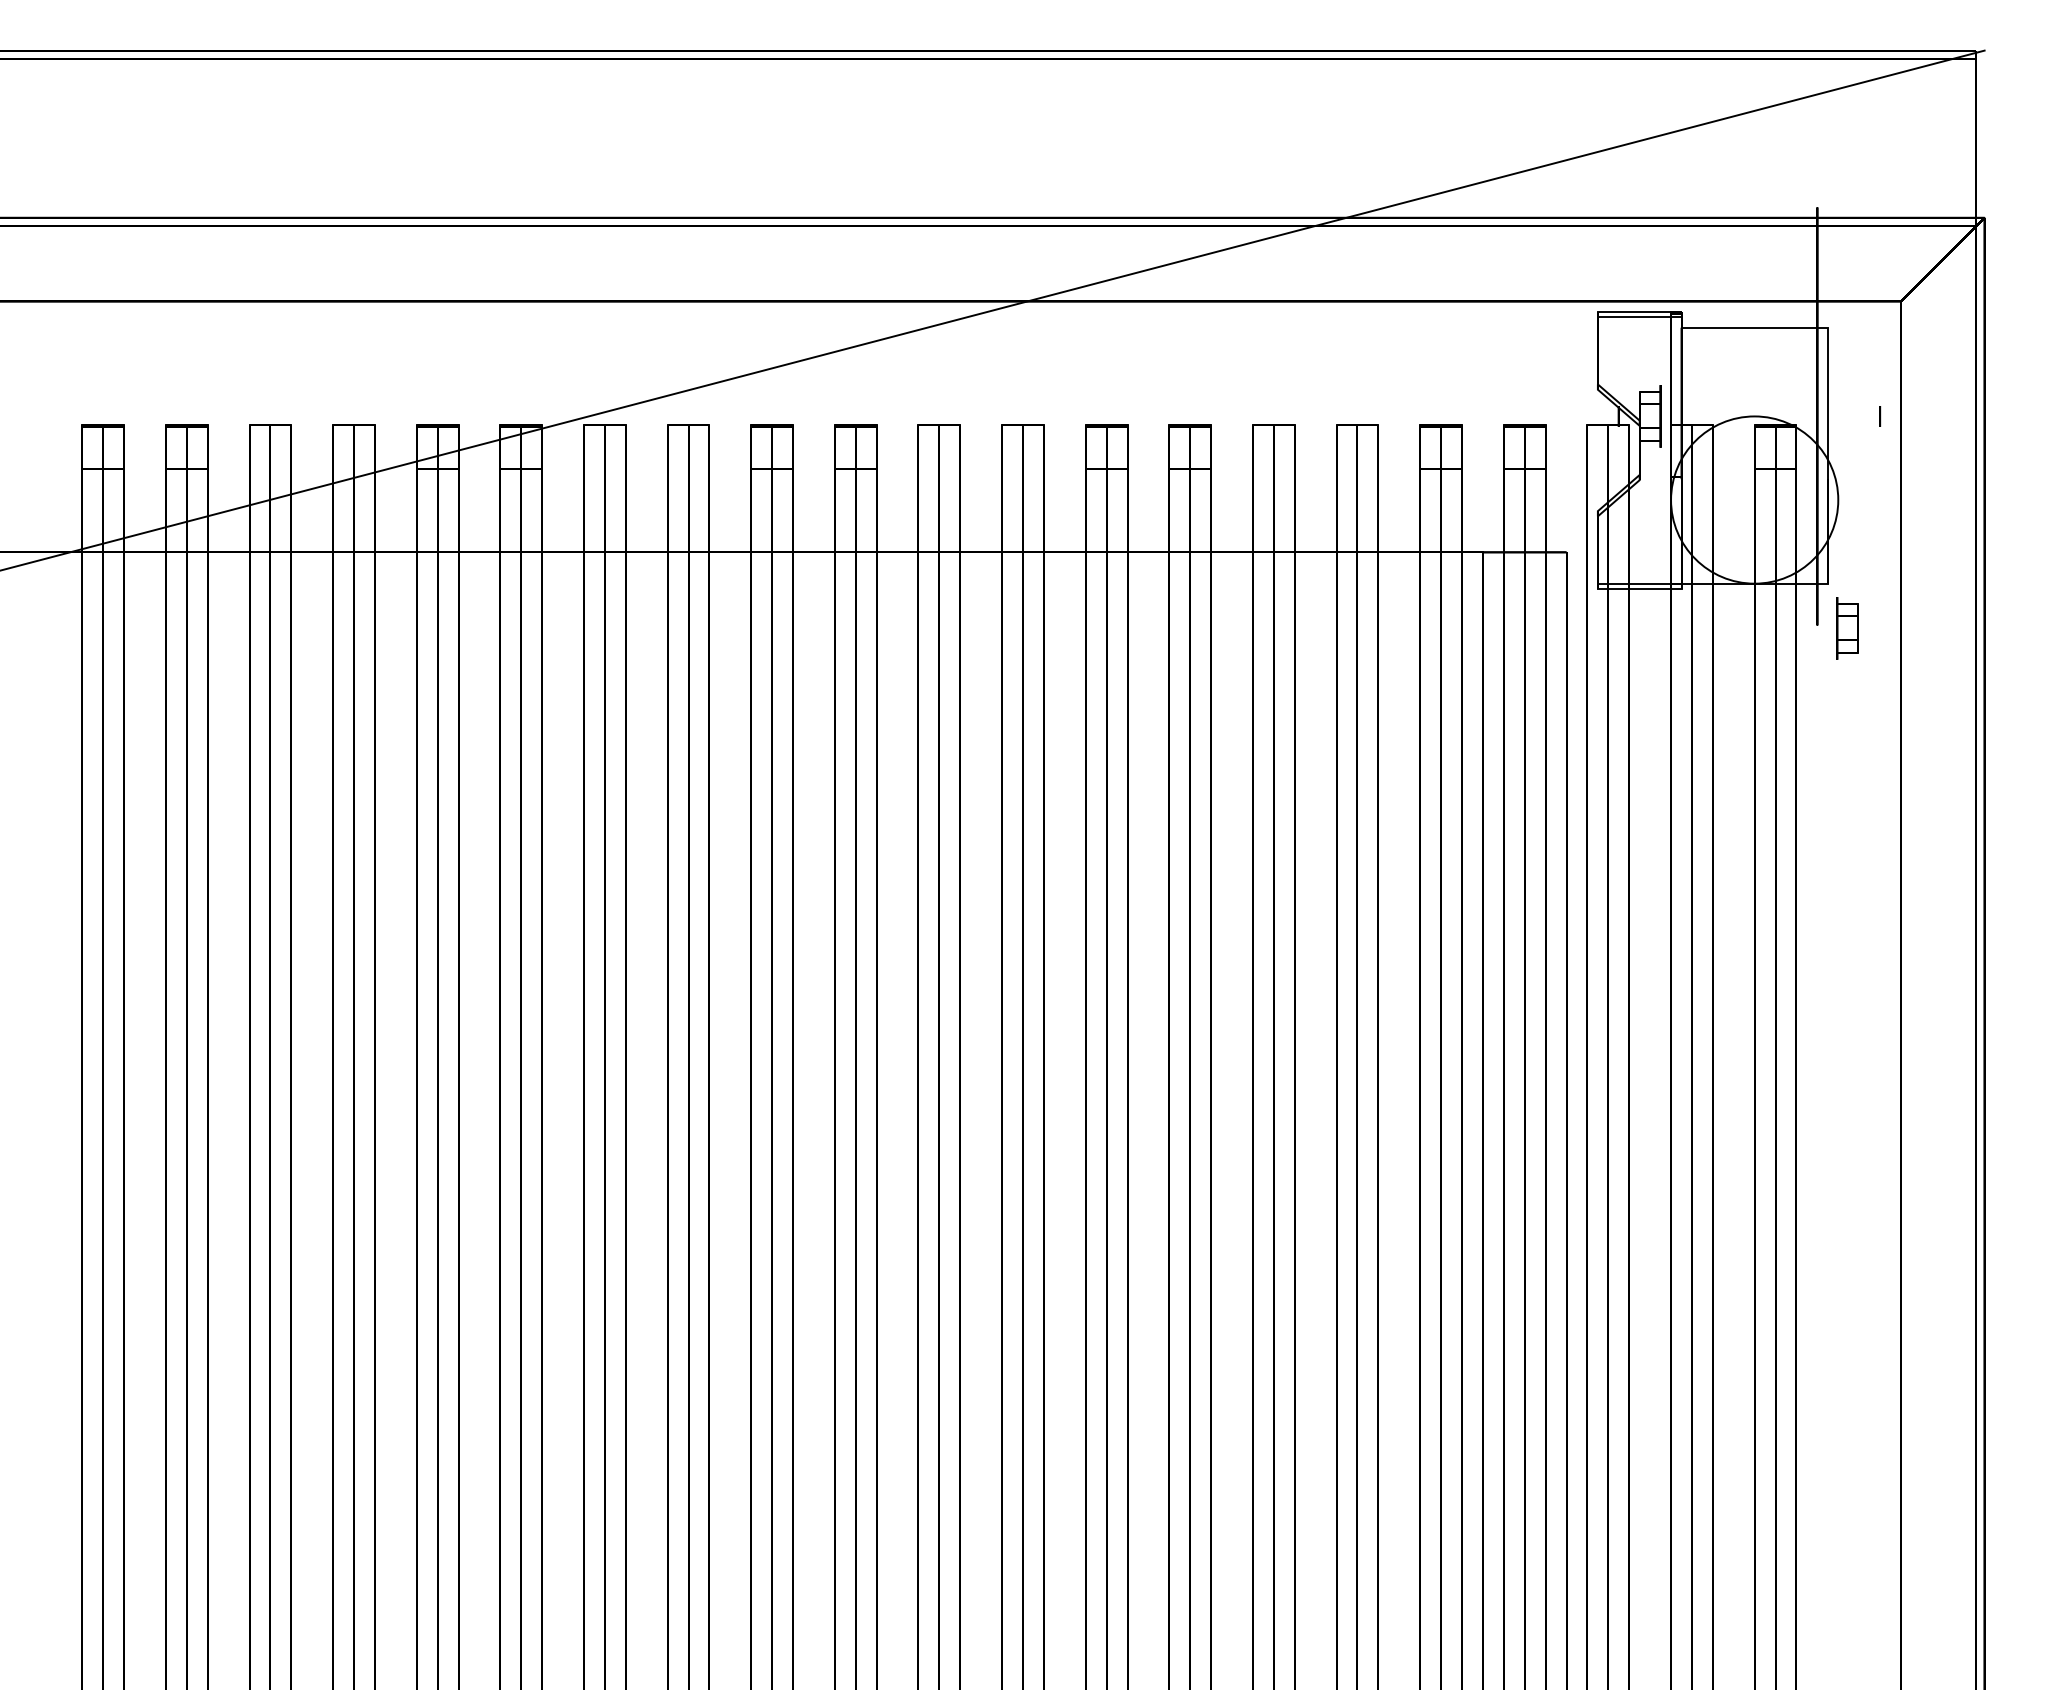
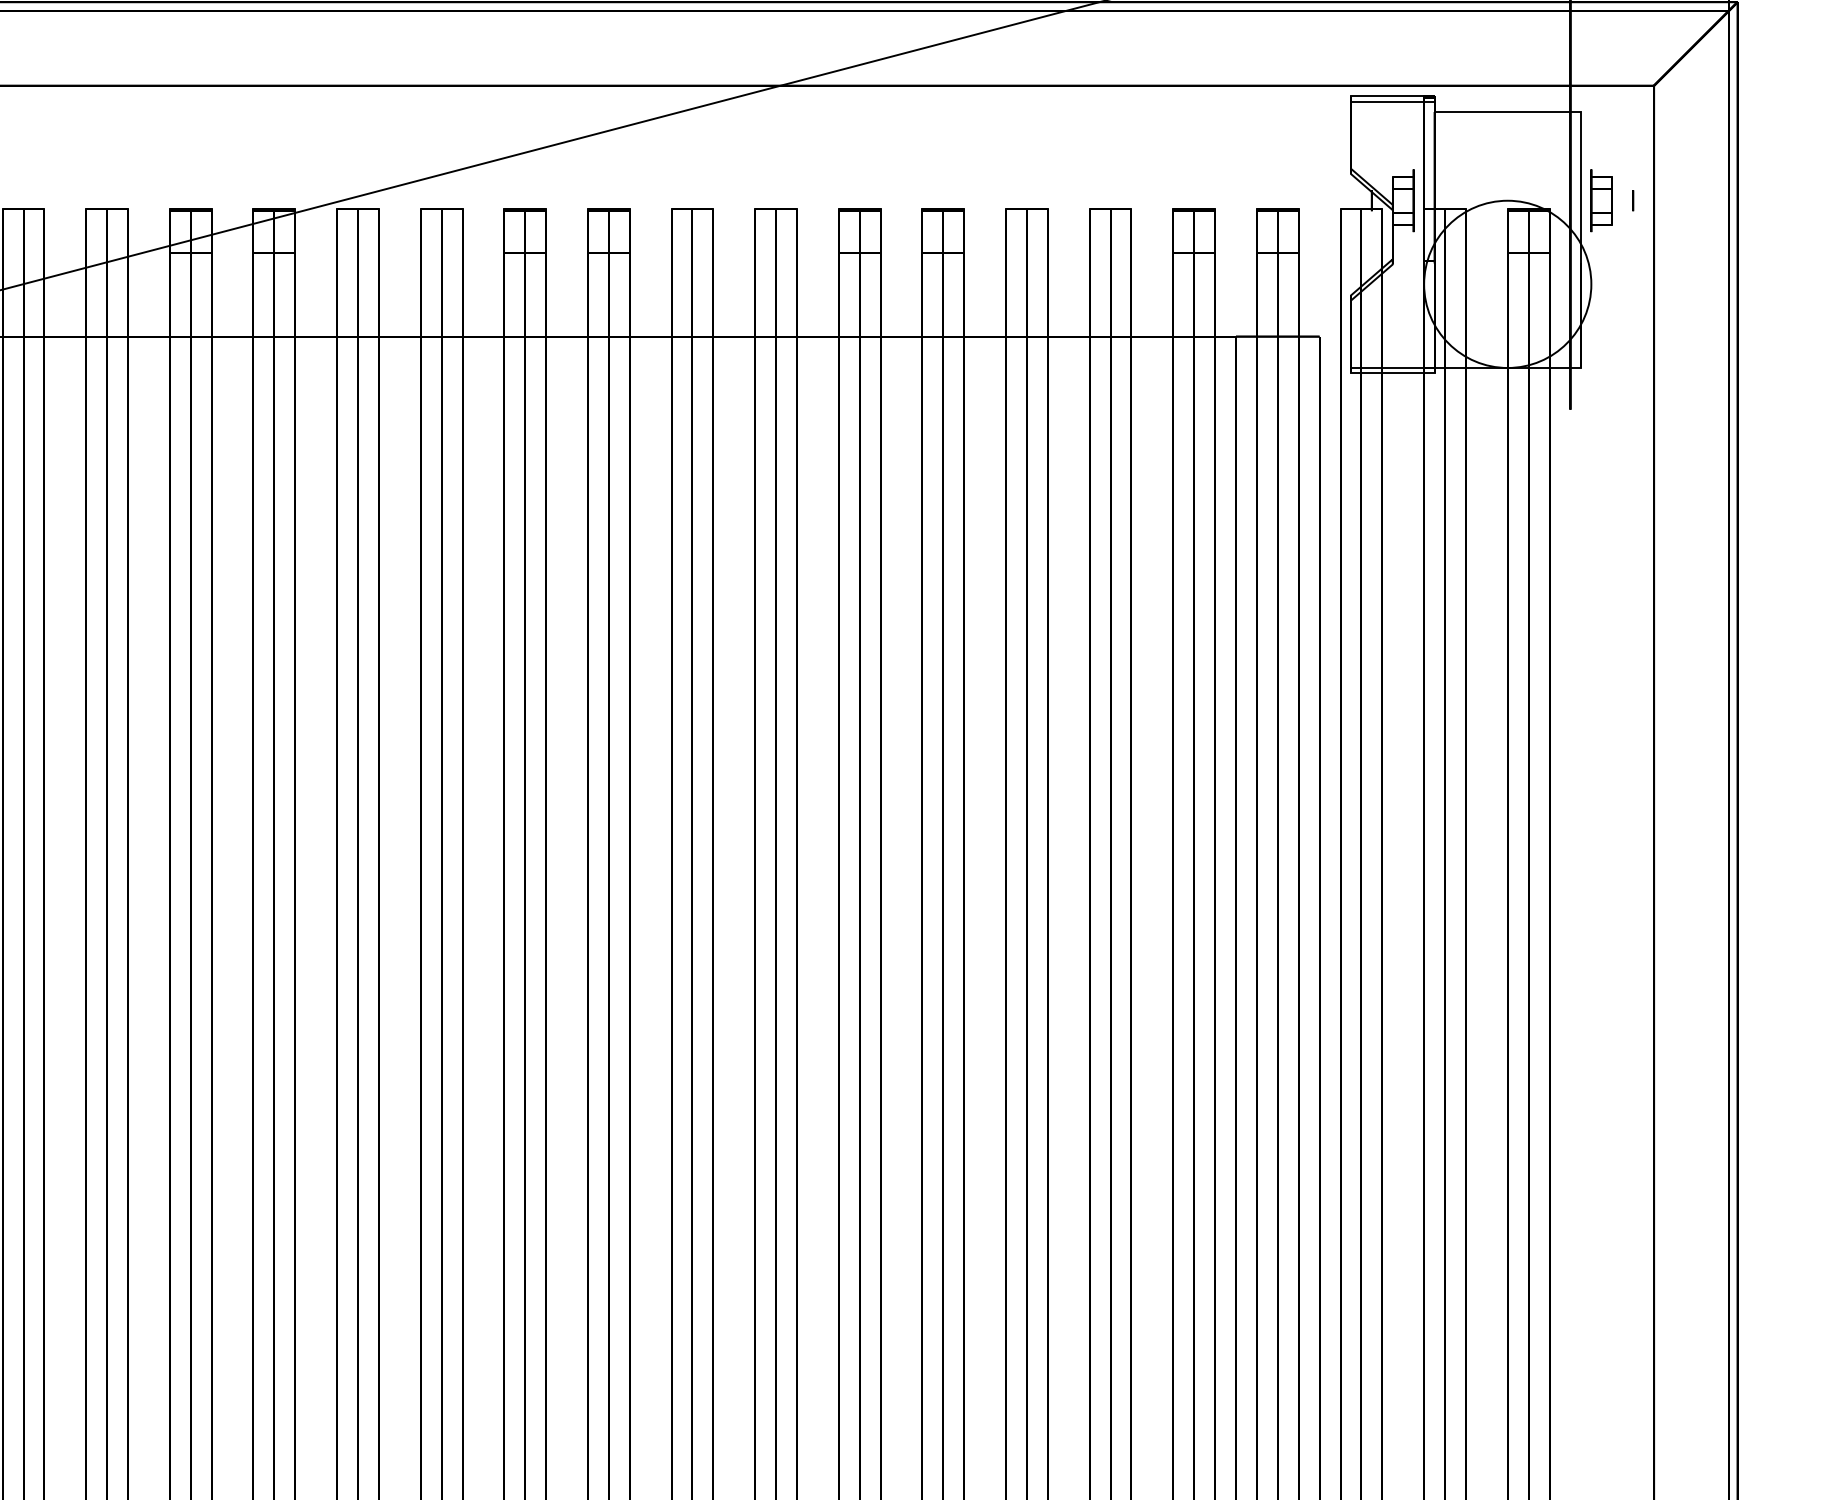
part: (1847, 628) -> (1601, 200), moved

